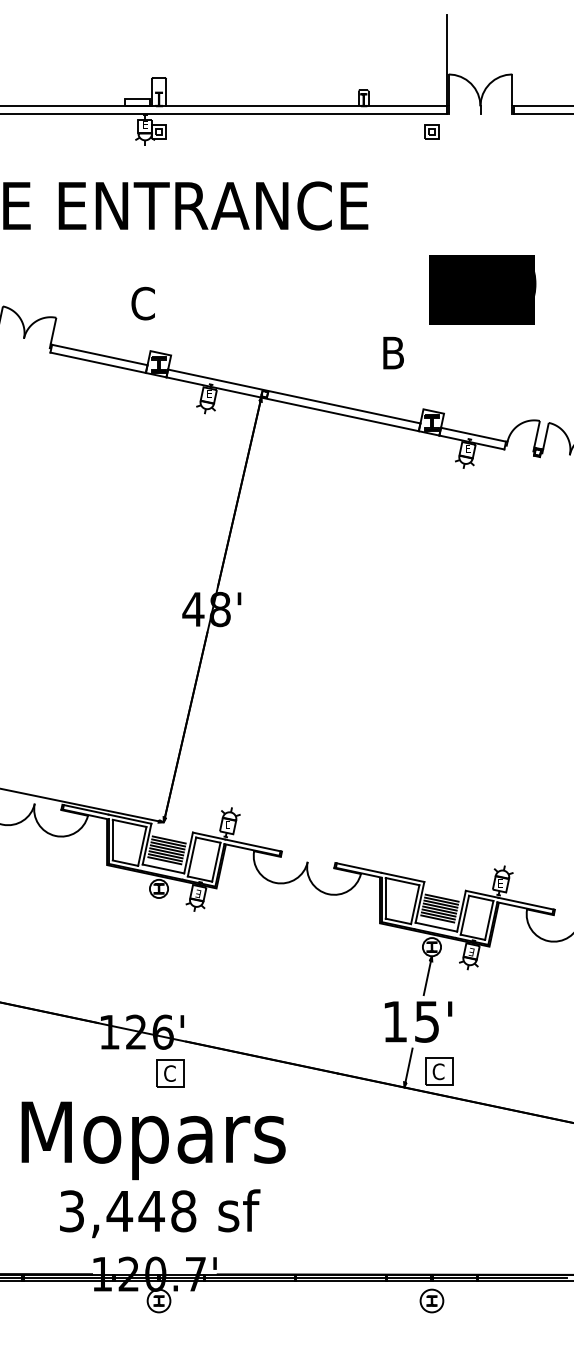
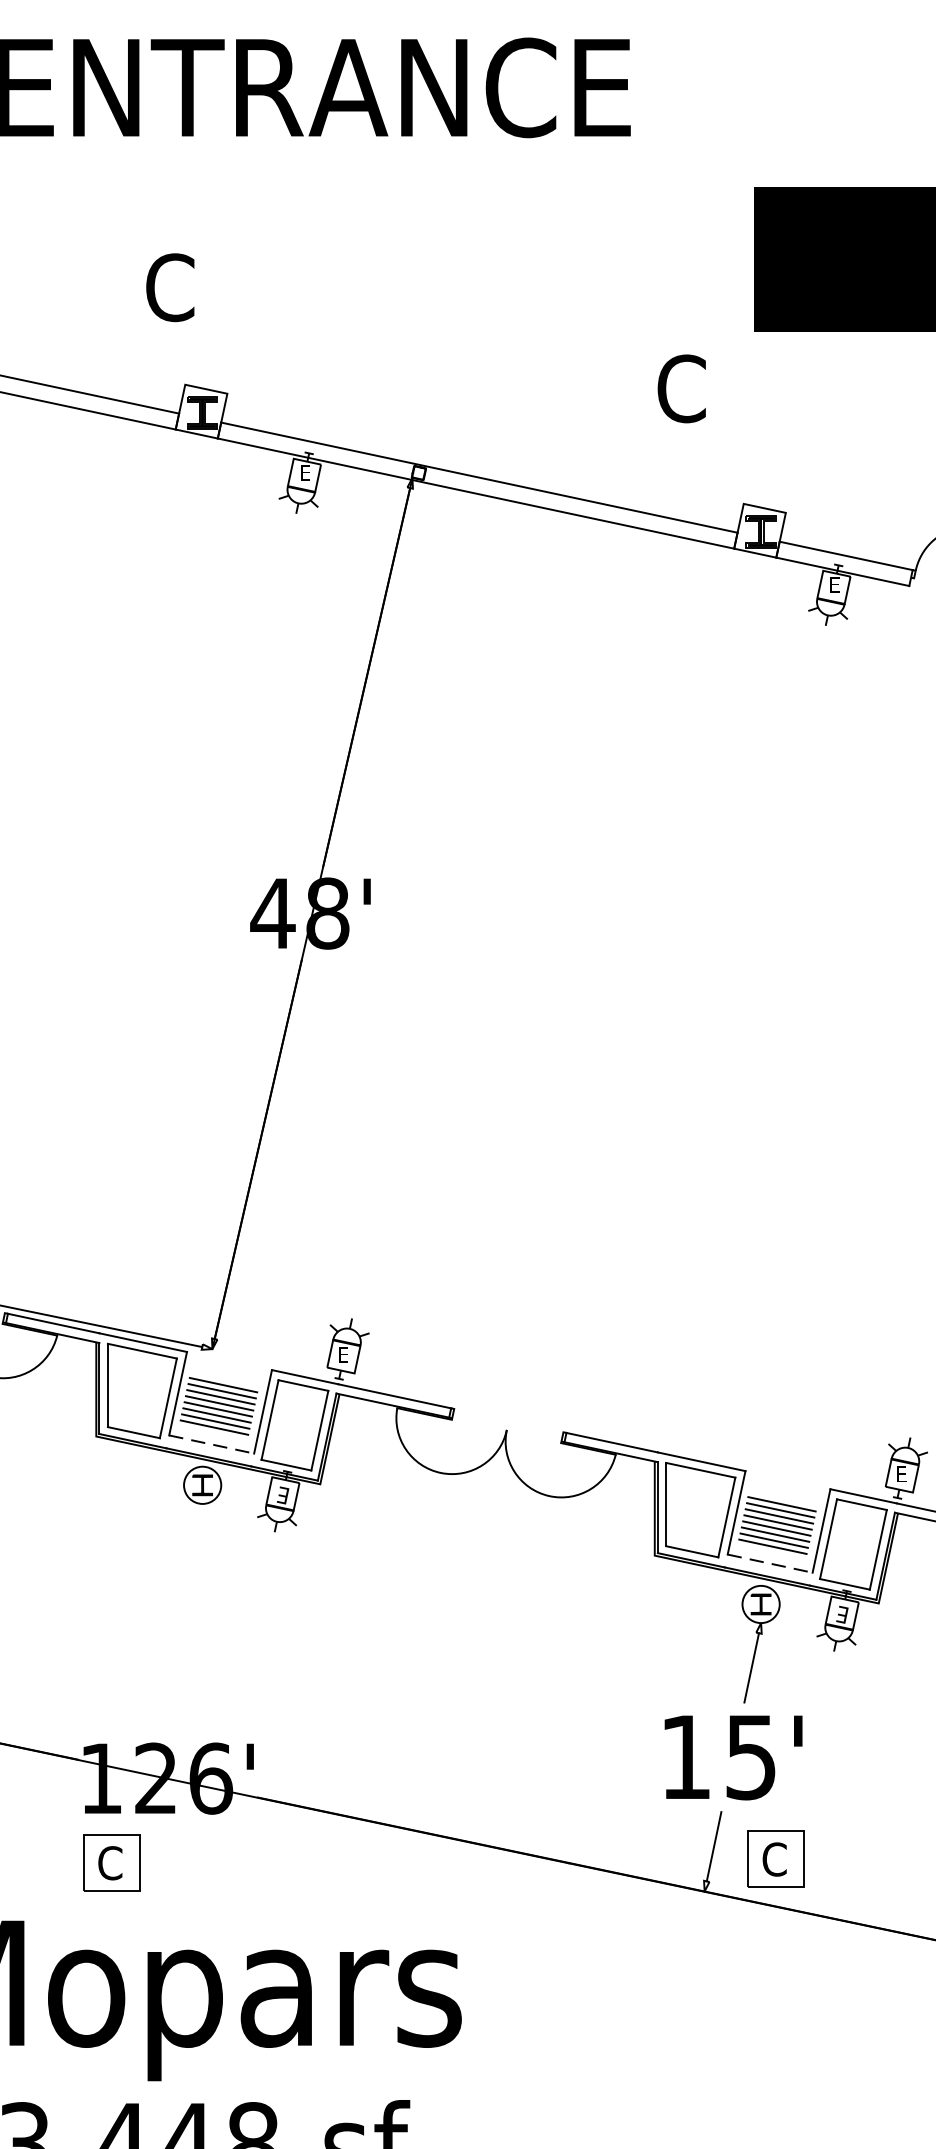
text: (392, 352) -> (680, 387), B -> C
line: (163, 869) -> (211, 1445), solid -> dashed
line: (436, 927) -> (770, 1564), solid -> dashed
part: (170, 1073) -> (111, 1863), moved

